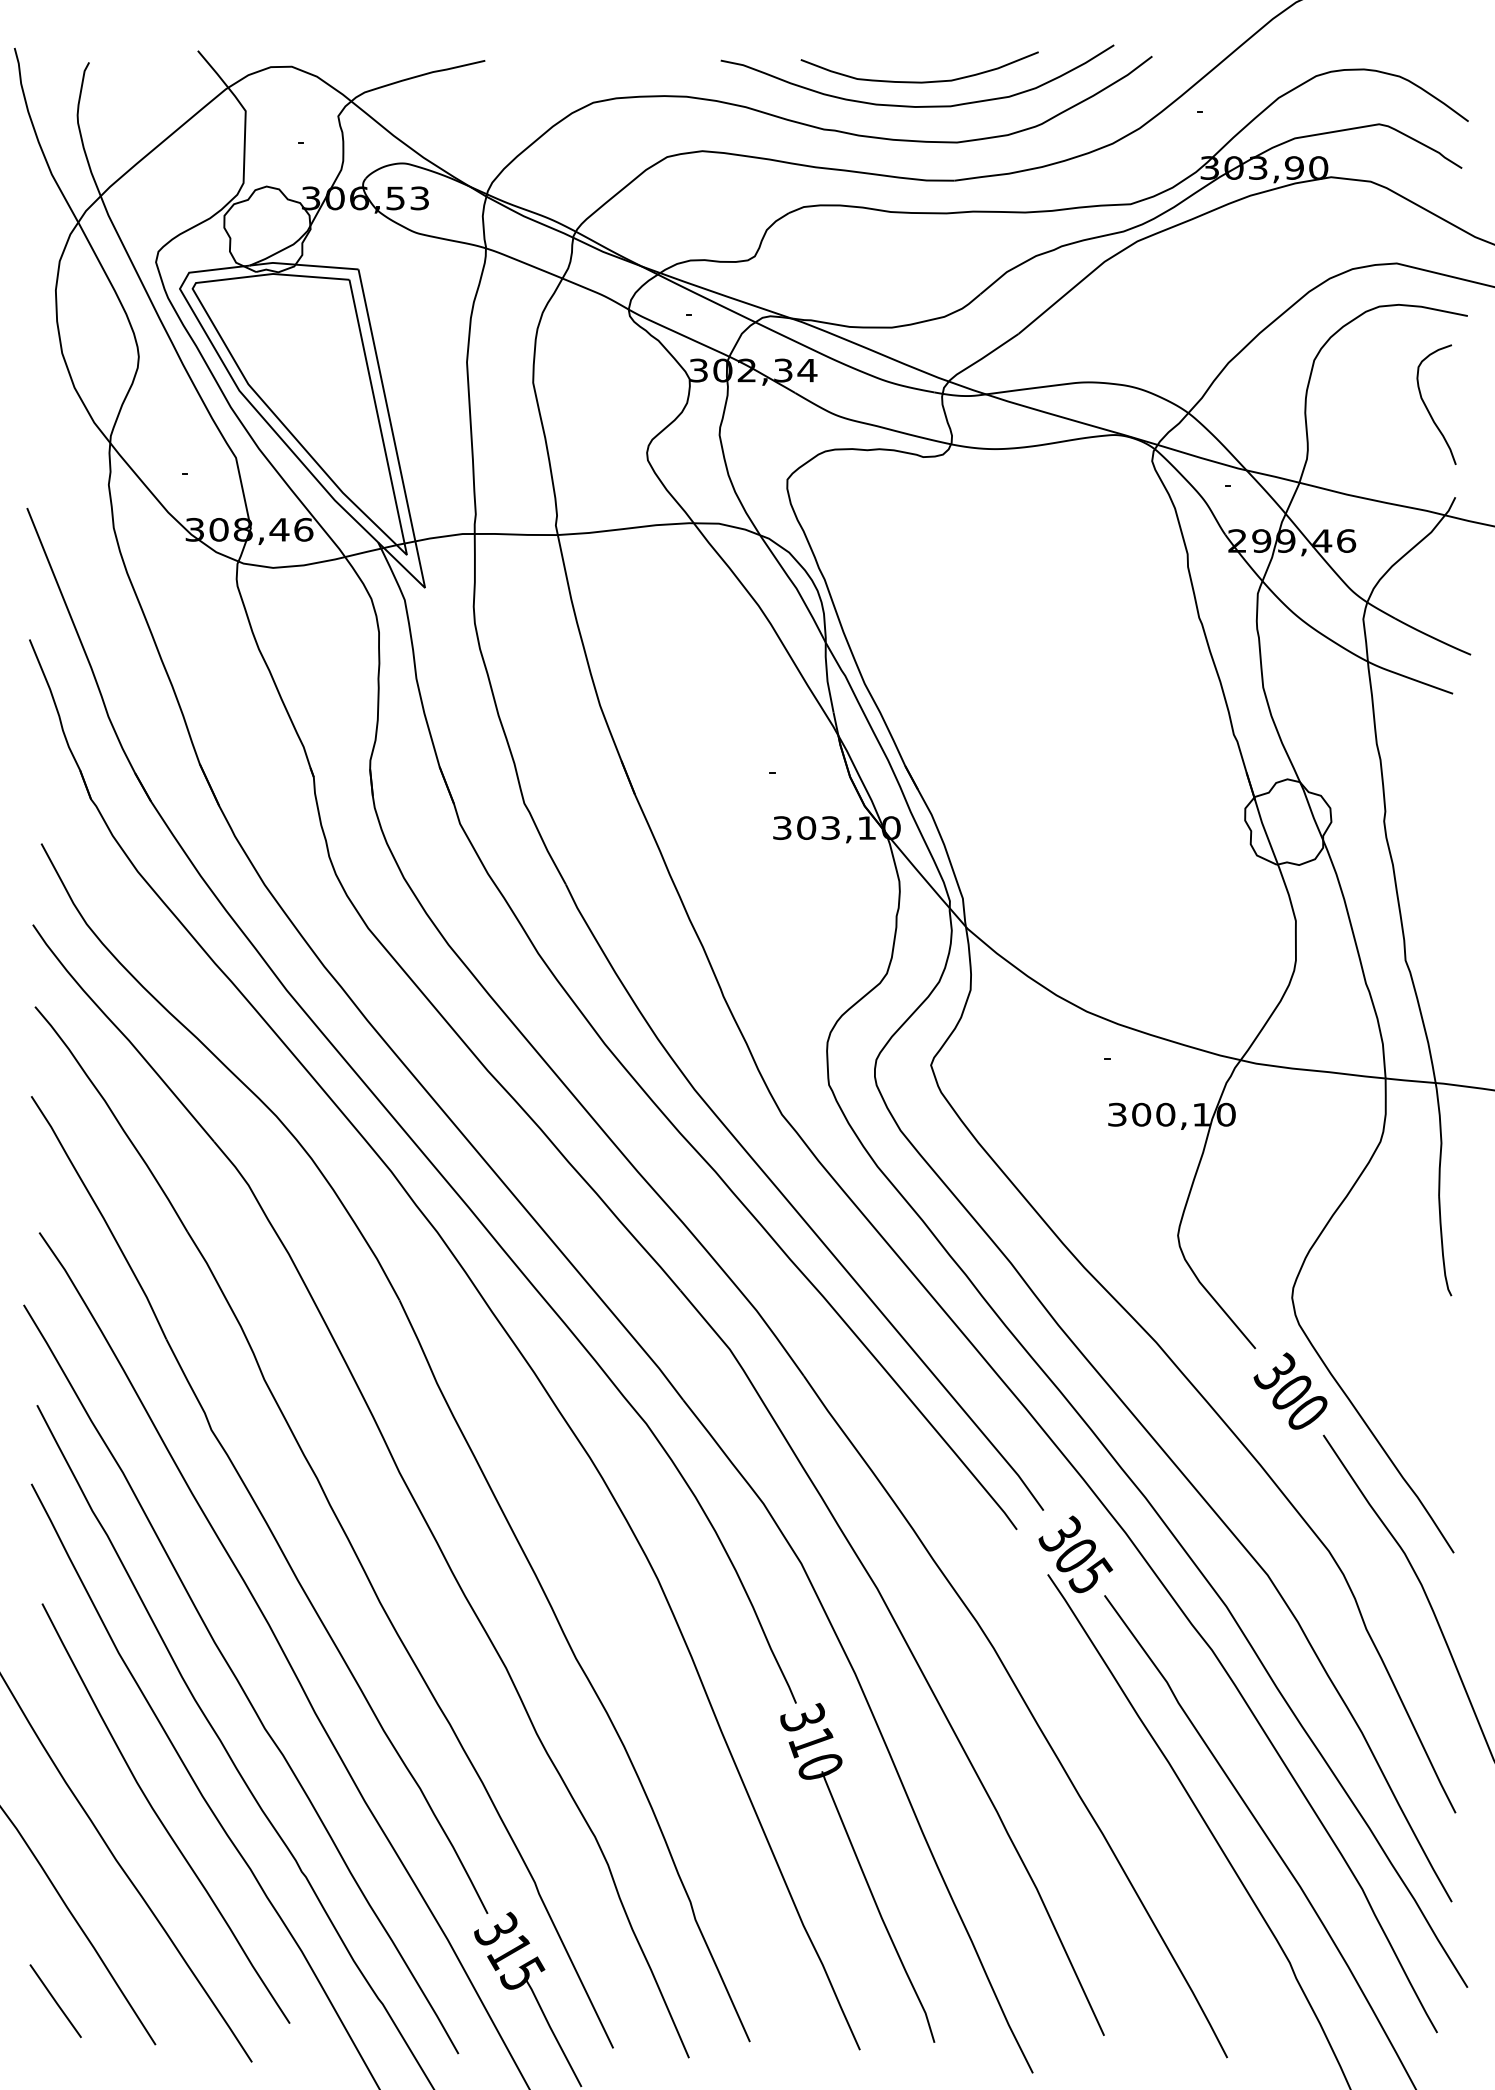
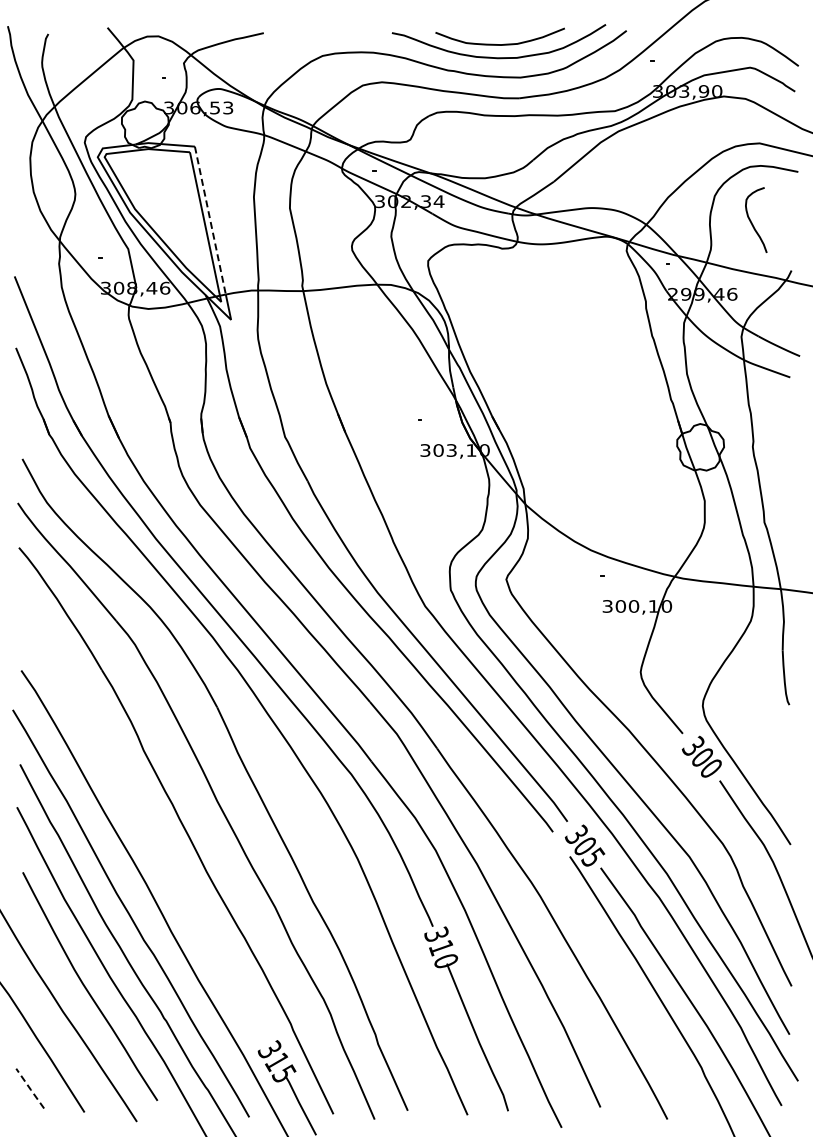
line: (387, 405) -> (210, 220), solid -> dashed
curve: (1429, 408) -> (752, 222), moved
part: (258, 1504) -> (140, 818), removed
line: (56, 2002) -> (30, 1089), solid -> dashed

